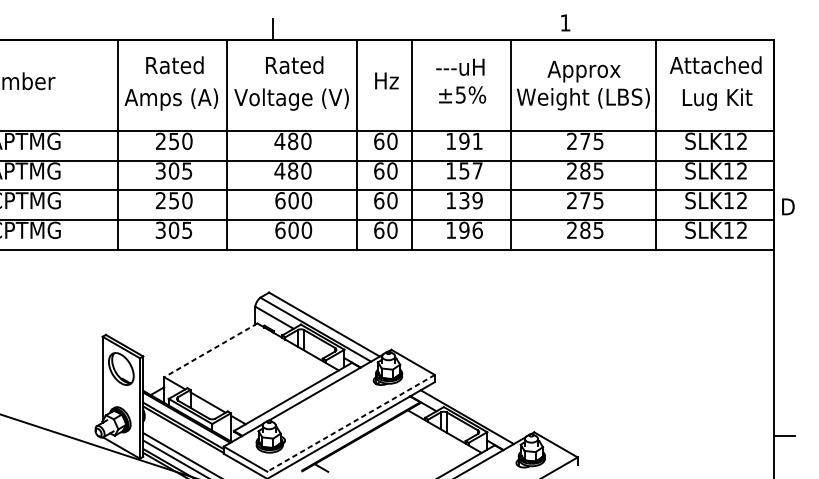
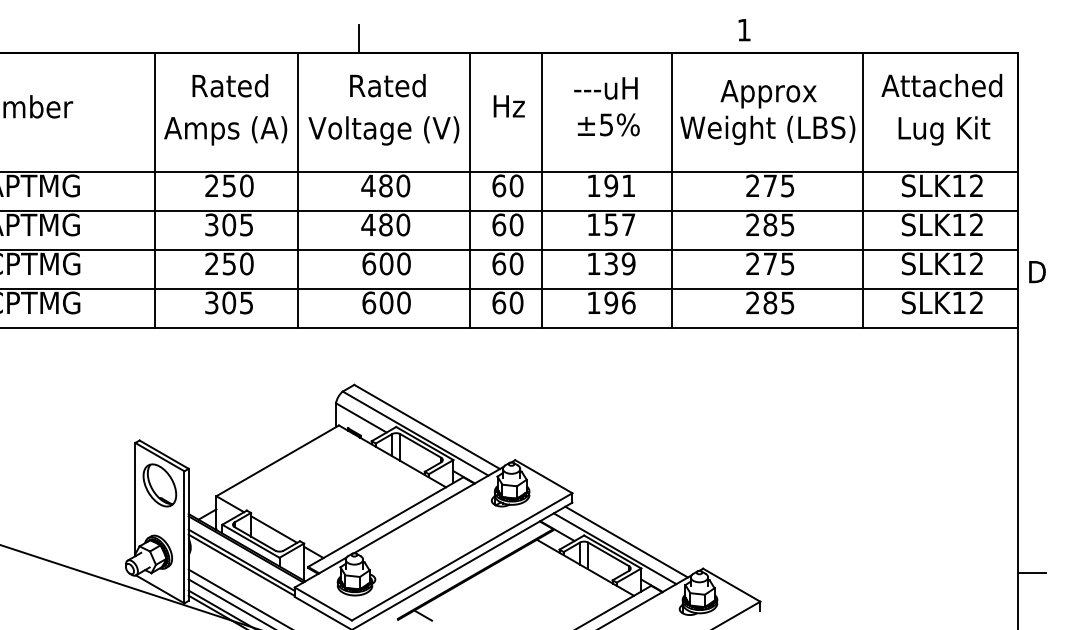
line: (210, 350) -> (277, 460), dashed -> solid
line: (476, 411) -> (626, 541), added
line: (350, 423) -> (461, 557), dashed -> solid

